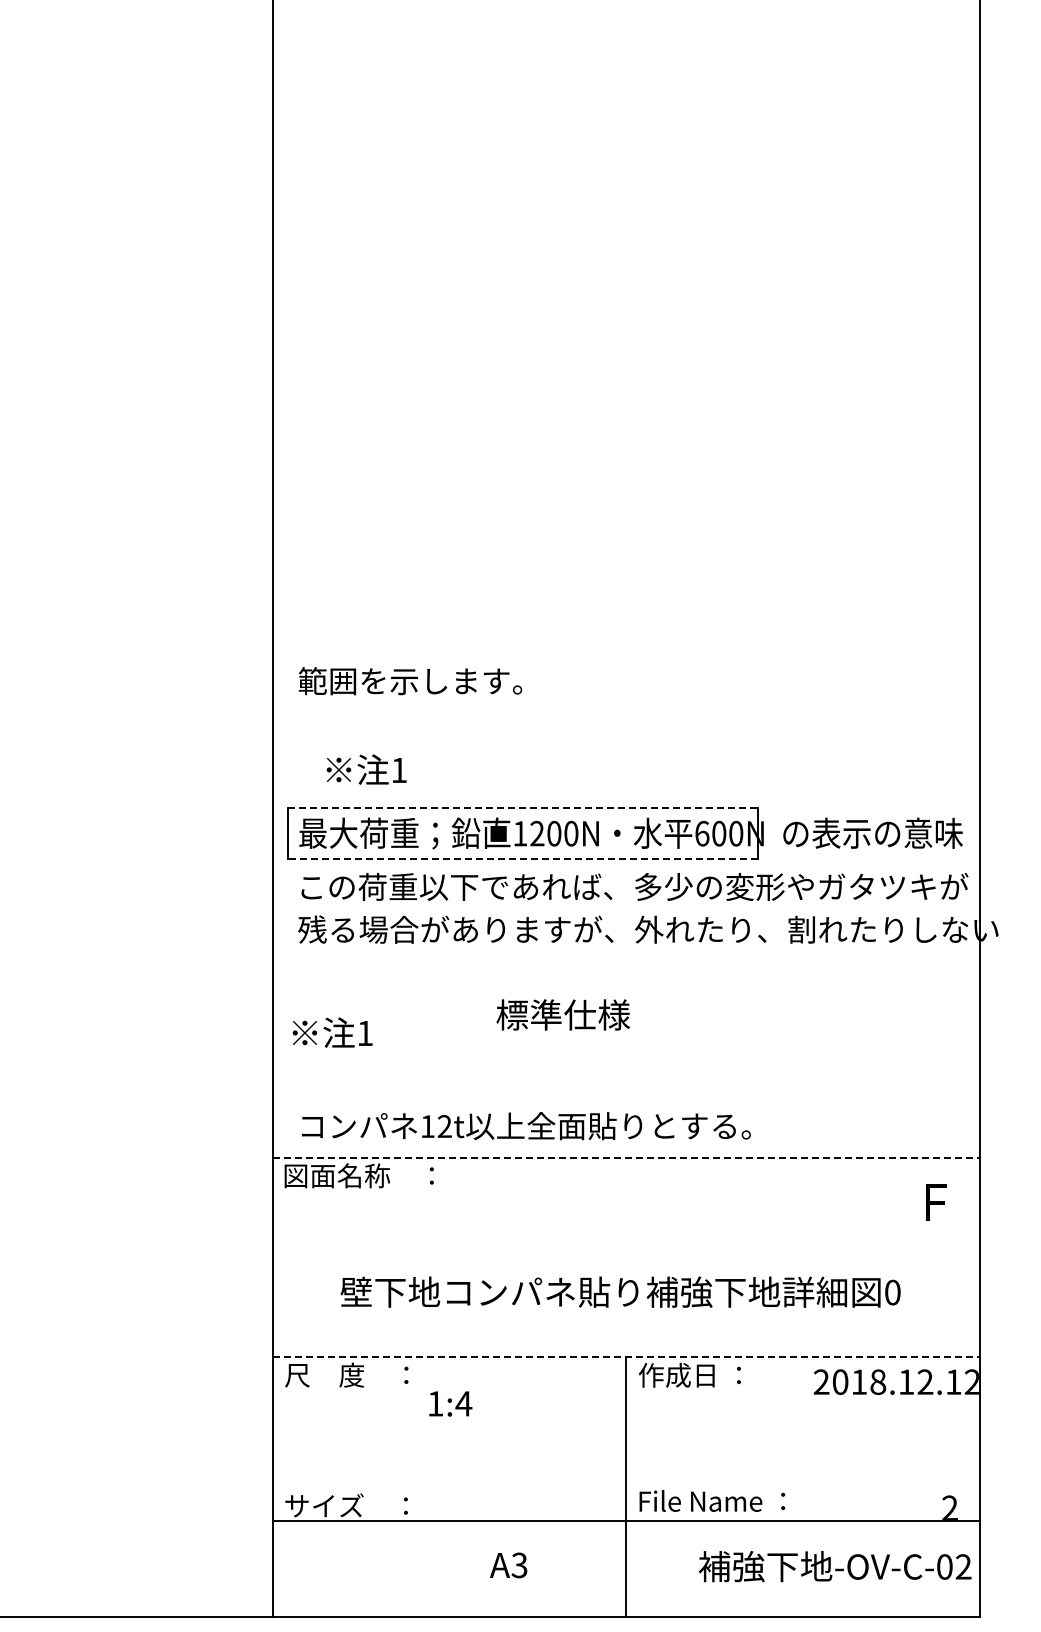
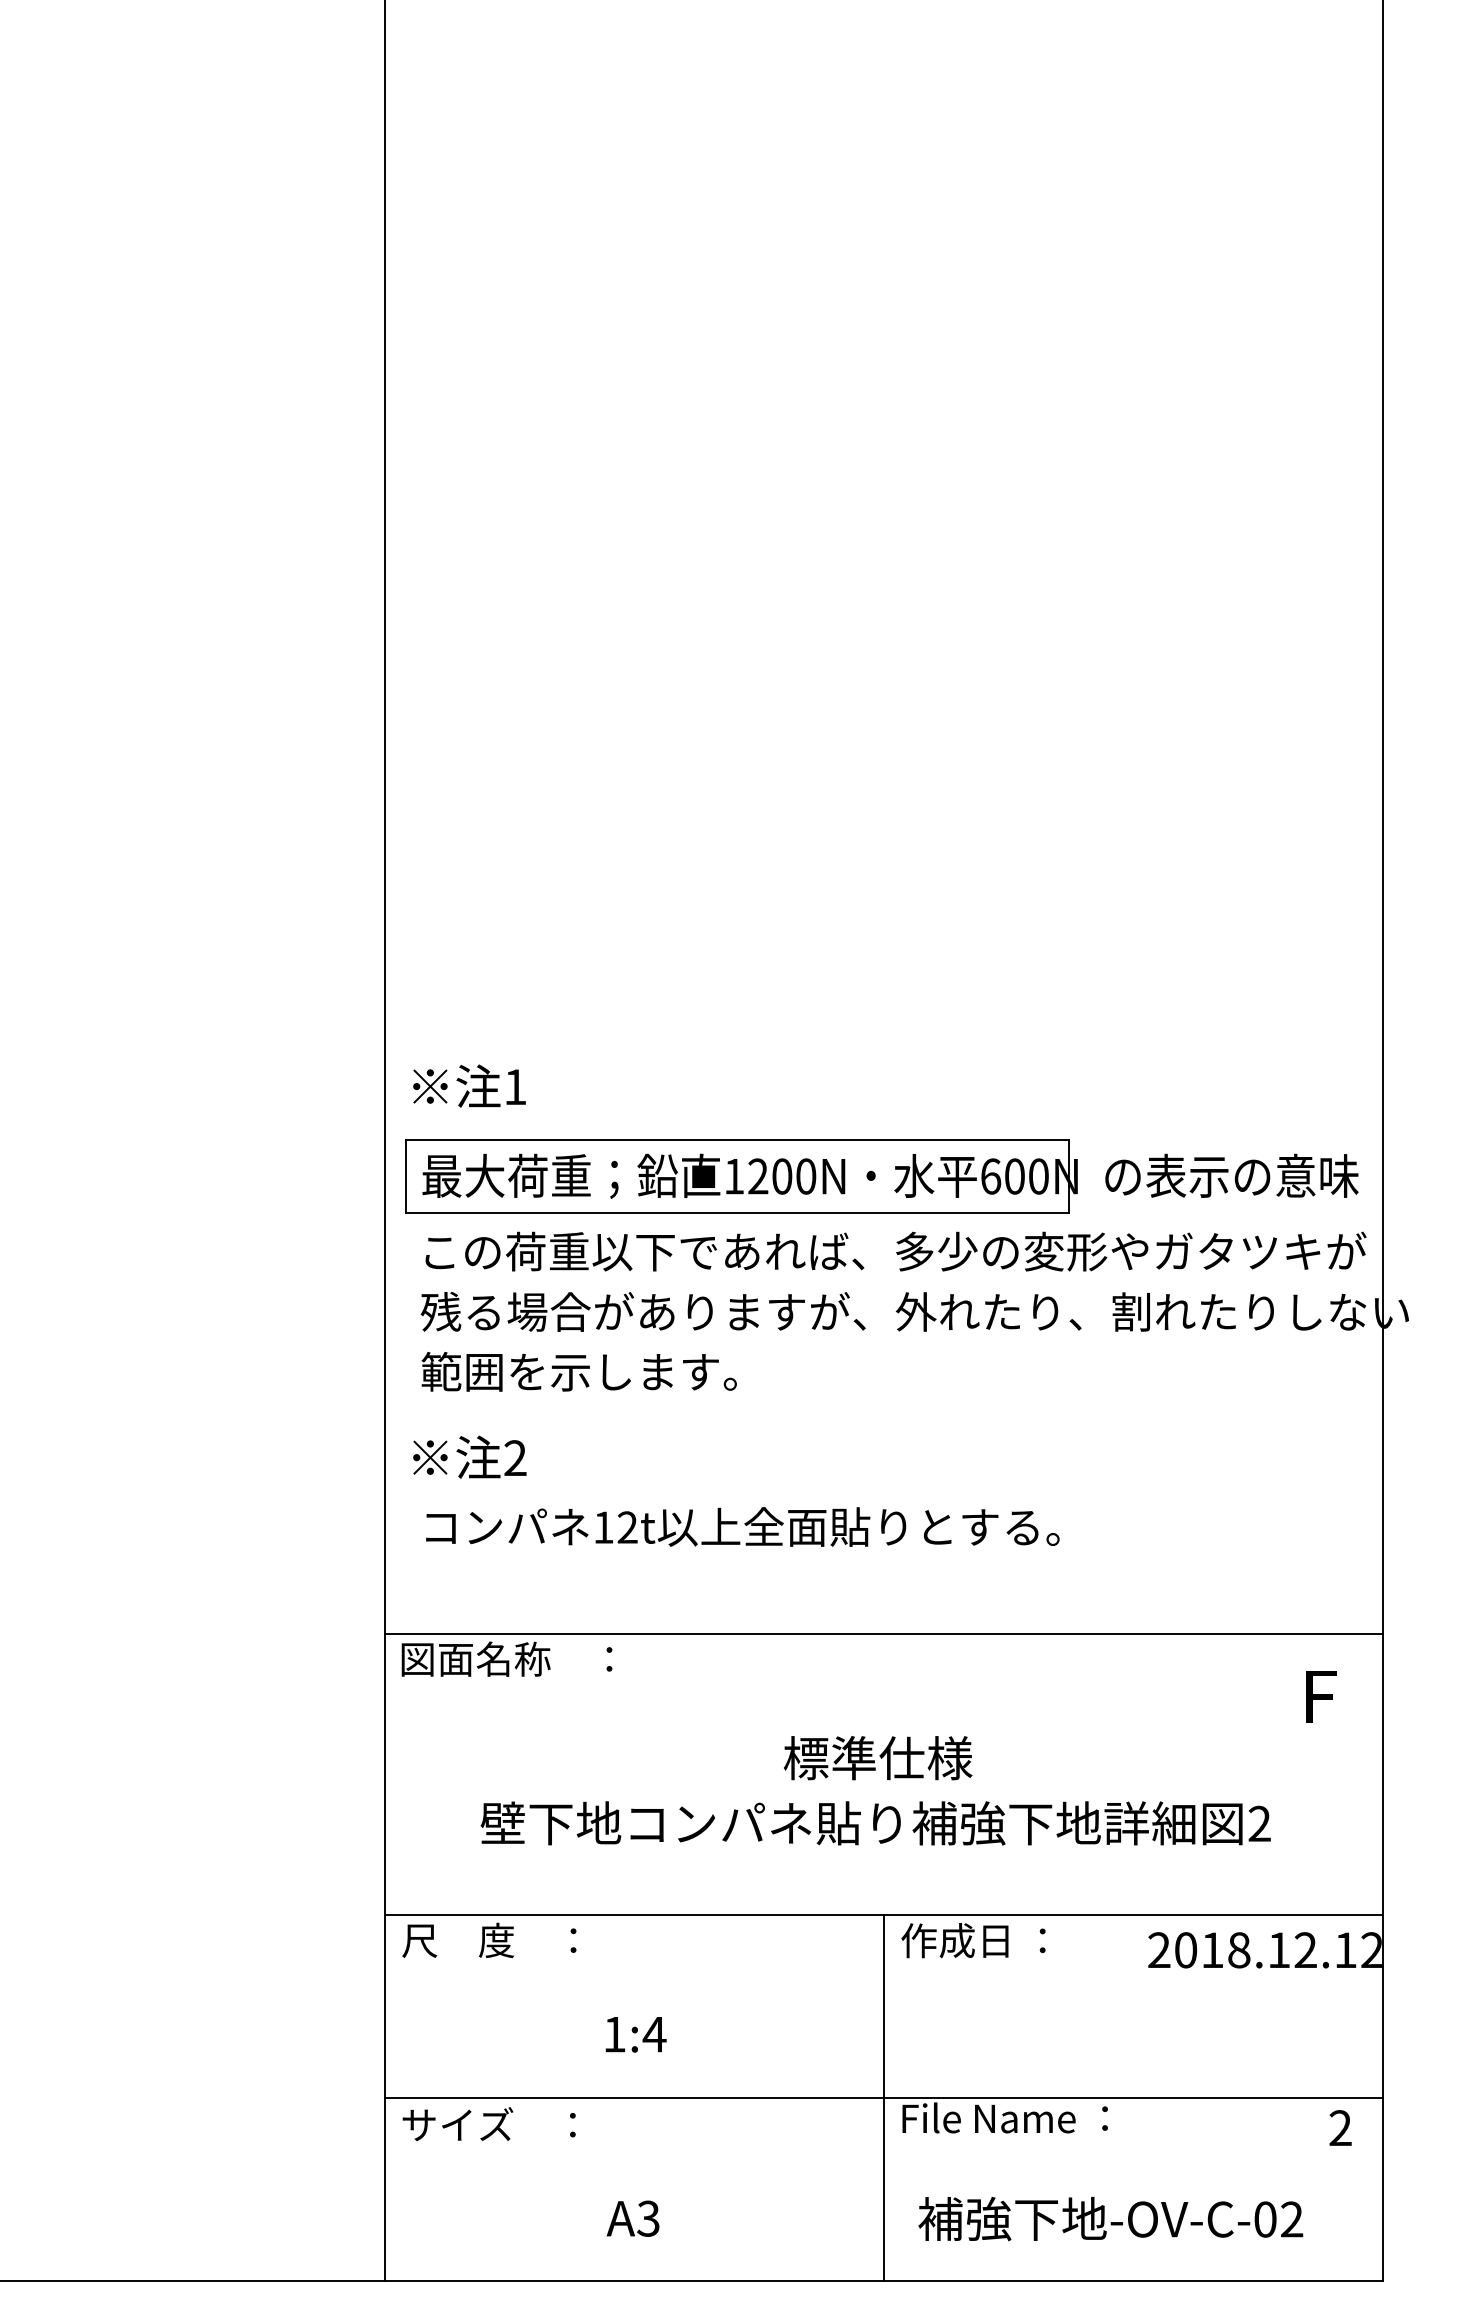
text: (410, 681) -> (579, 1372), moved
text: (366, 769) -> (469, 1085), moved
line: (523, 808) -> (738, 1140), dashed -> solid
line: (522, 859) -> (737, 1212), dashed -> solid
text: (563, 1014) -> (878, 1757), moved
text: (365, 1032) -> (515, 1456), 1 -> 2
text: (526, 1126) -> (742, 1527), moved
line: (626, 1158) -> (884, 1634), dashed -> solid
text: (892, 1292) -> (1259, 1823), 0 -> 2
line: (626, 1357) -> (884, 1915), dashed -> solid
text: (450, 1403) -> (635, 2034), moved
line: (626, 1521) -> (884, 2098), moved
text: (508, 1565) -> (632, 2218), moved
text: (835, 1566) -> (1111, 2218), moved

